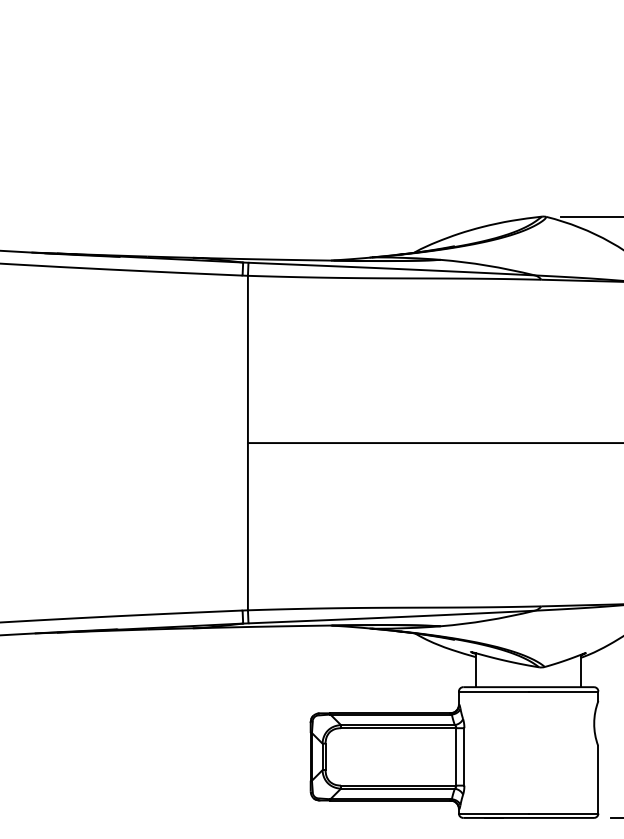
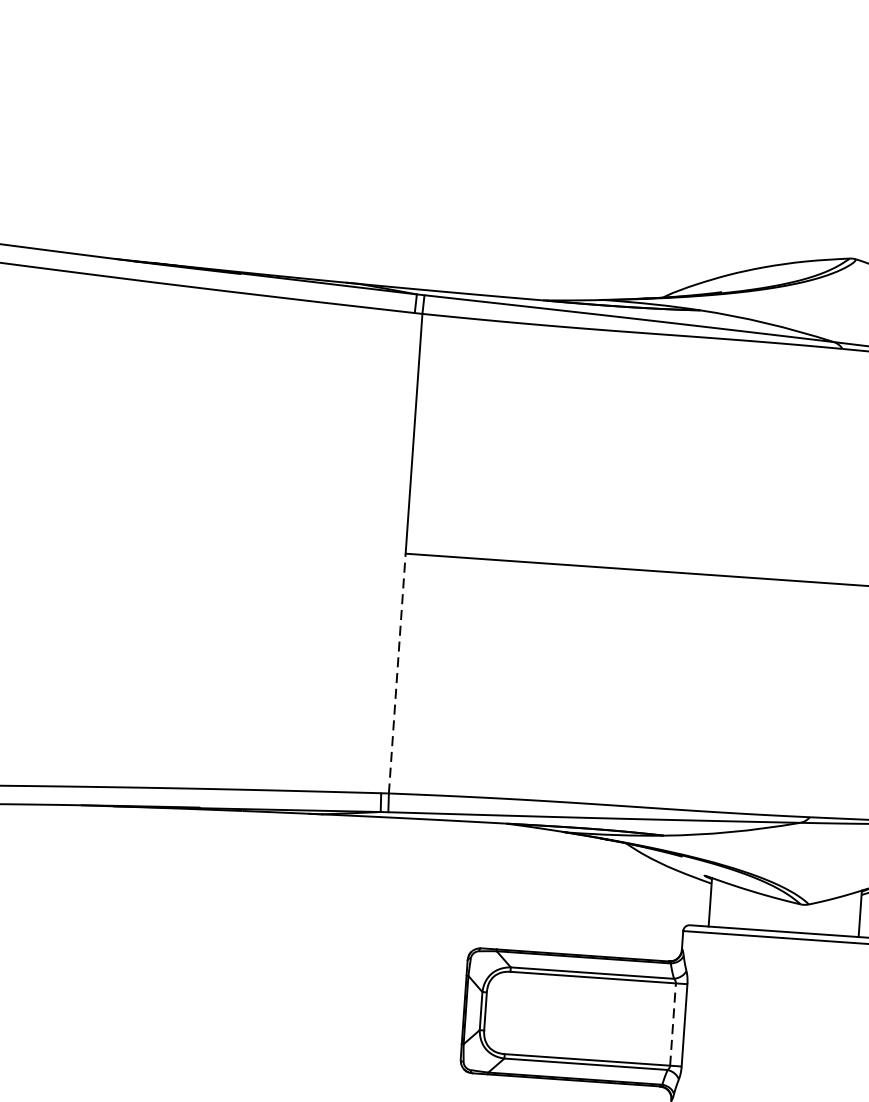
line: (247, 526) -> (396, 673), solid -> dashed
line: (456, 756) -> (673, 1023), solid -> dashed

